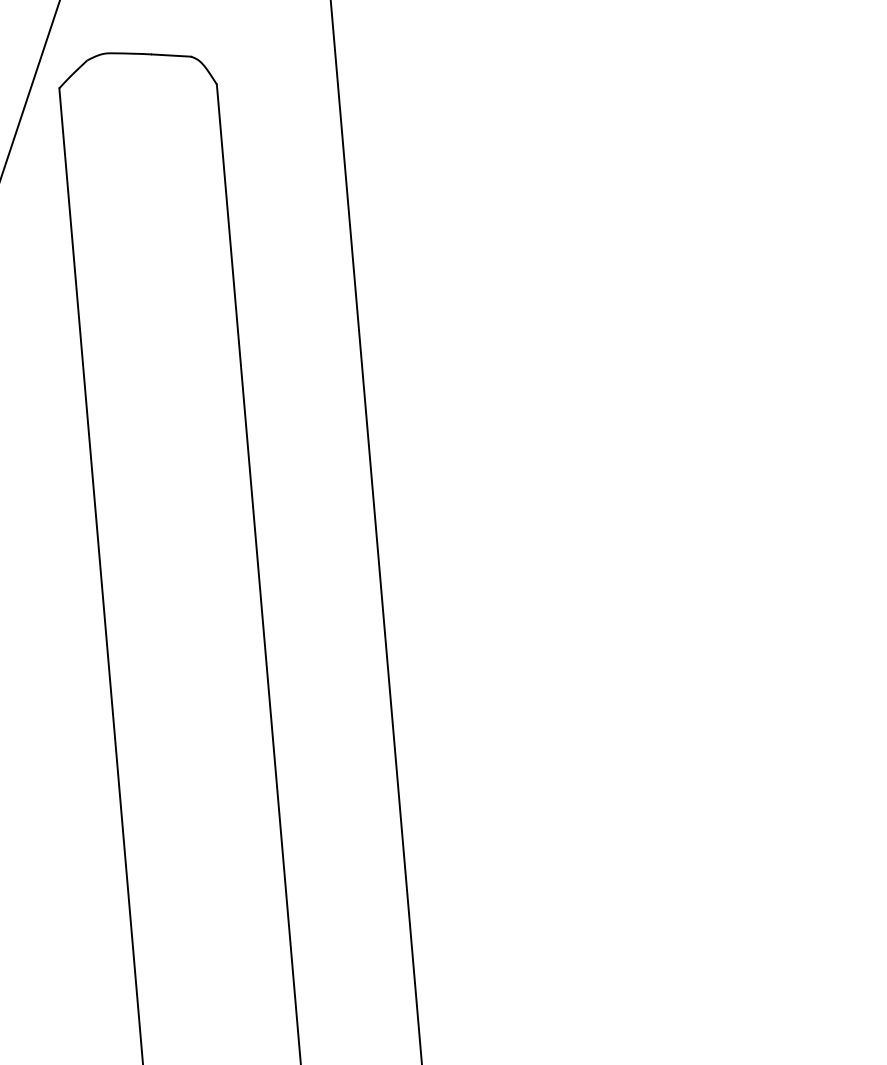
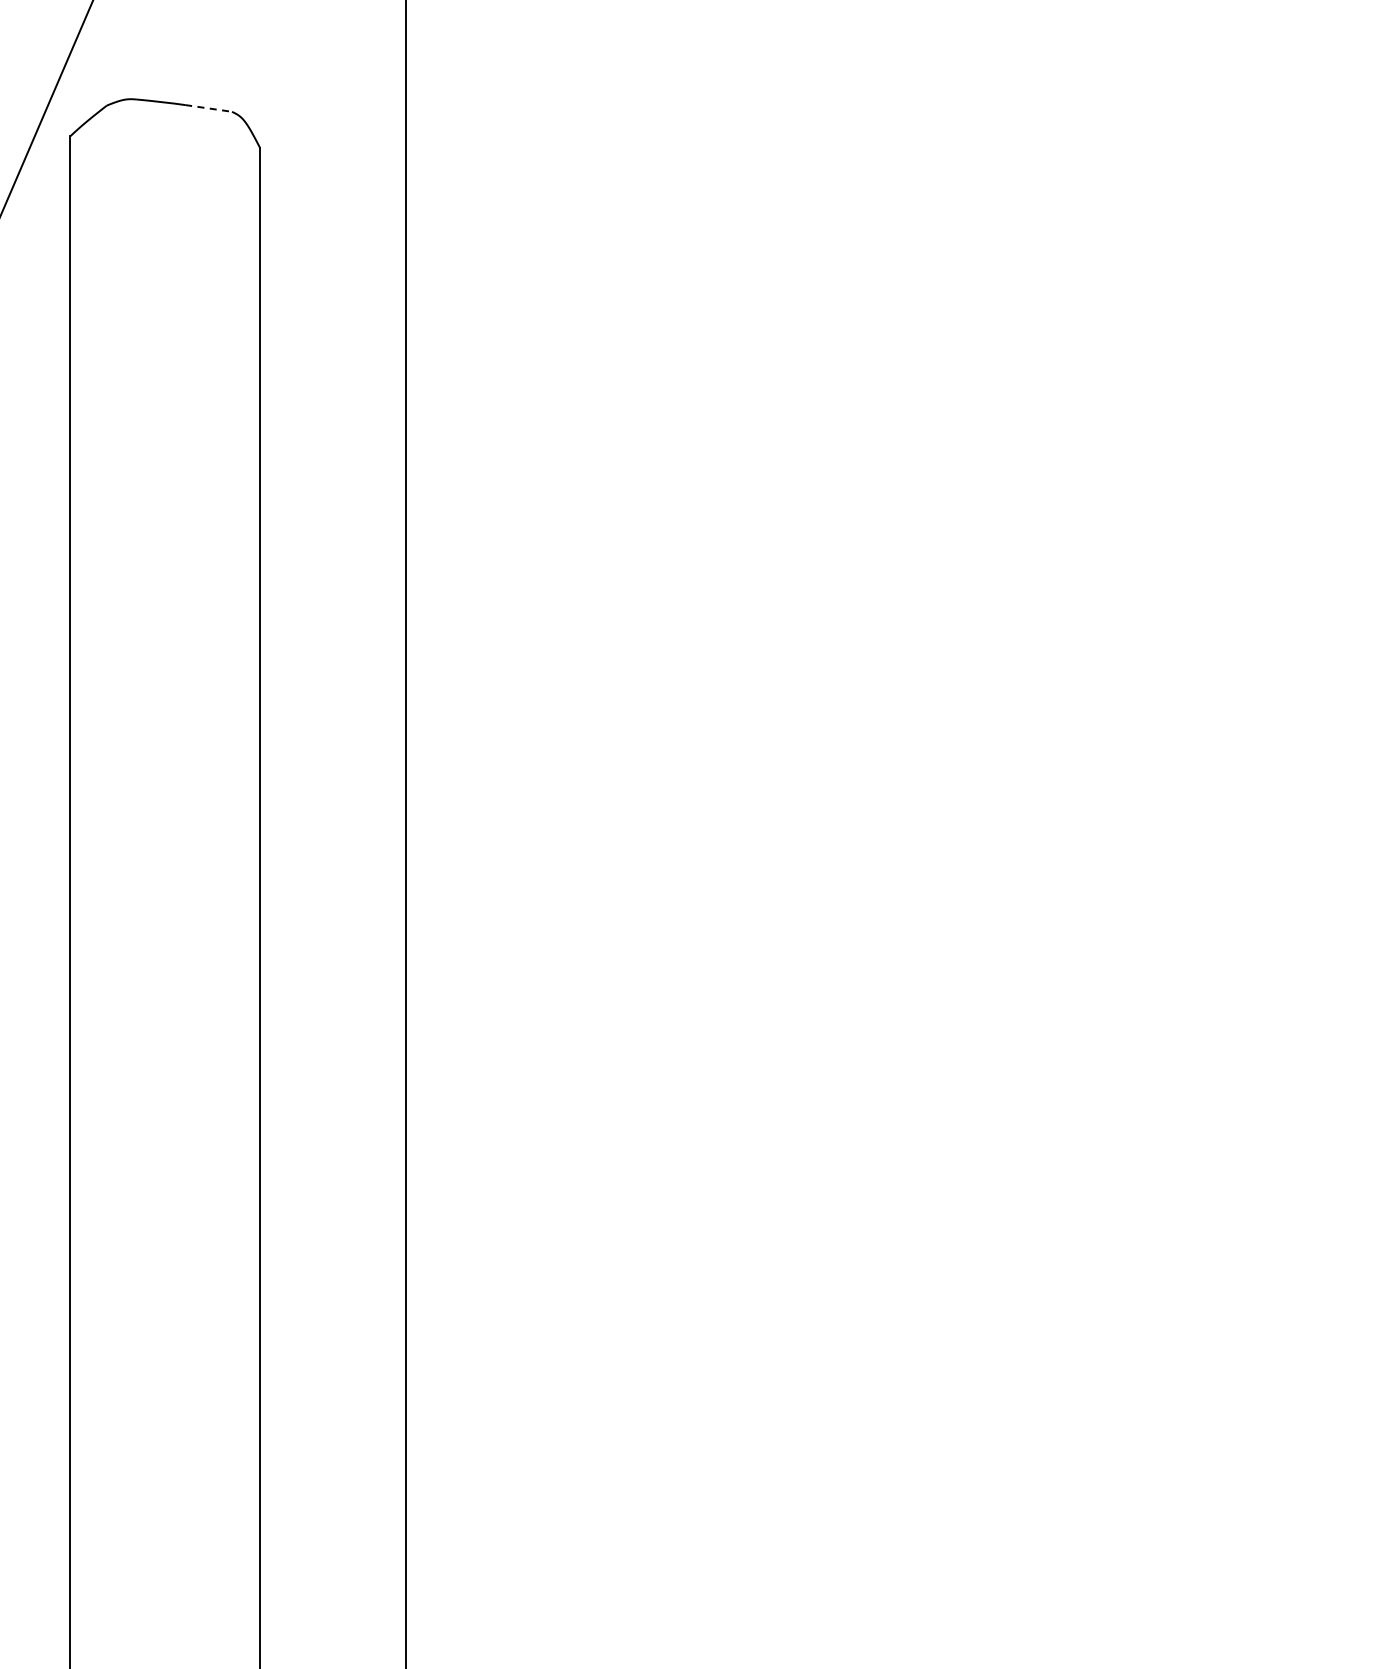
line: (171, 55) -> (208, 108), solid -> dashed

